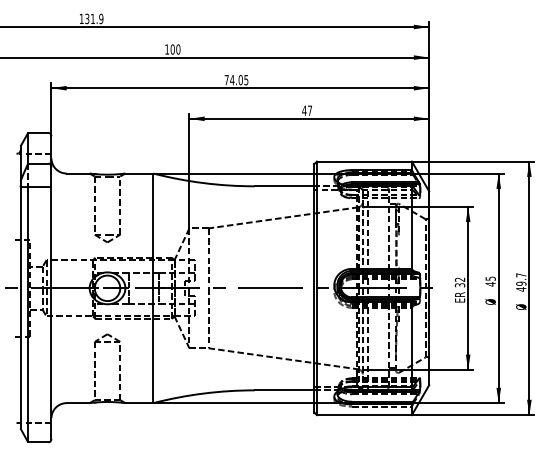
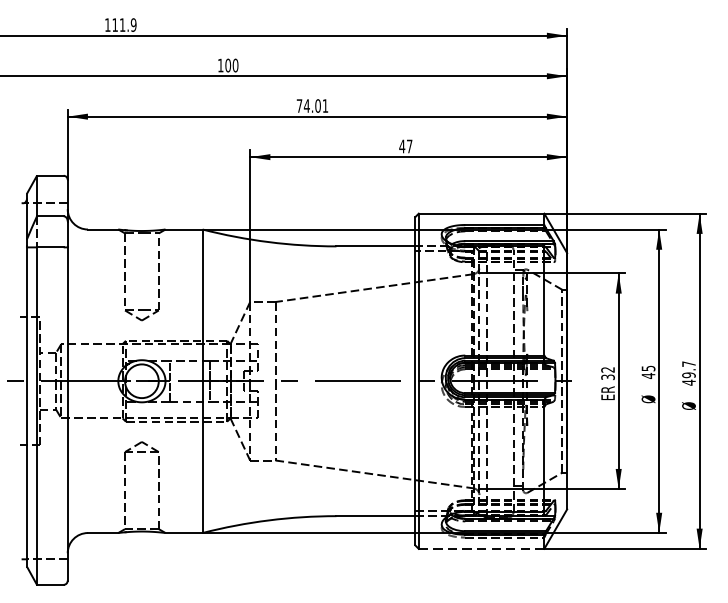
text: (87, 18) -> (115, 24), 131.9 -> 111.9
text: (246, 80) -> (325, 106), 74.05 -> 74.01
line: (364, 415) -> (481, 549), solid -> dashed

